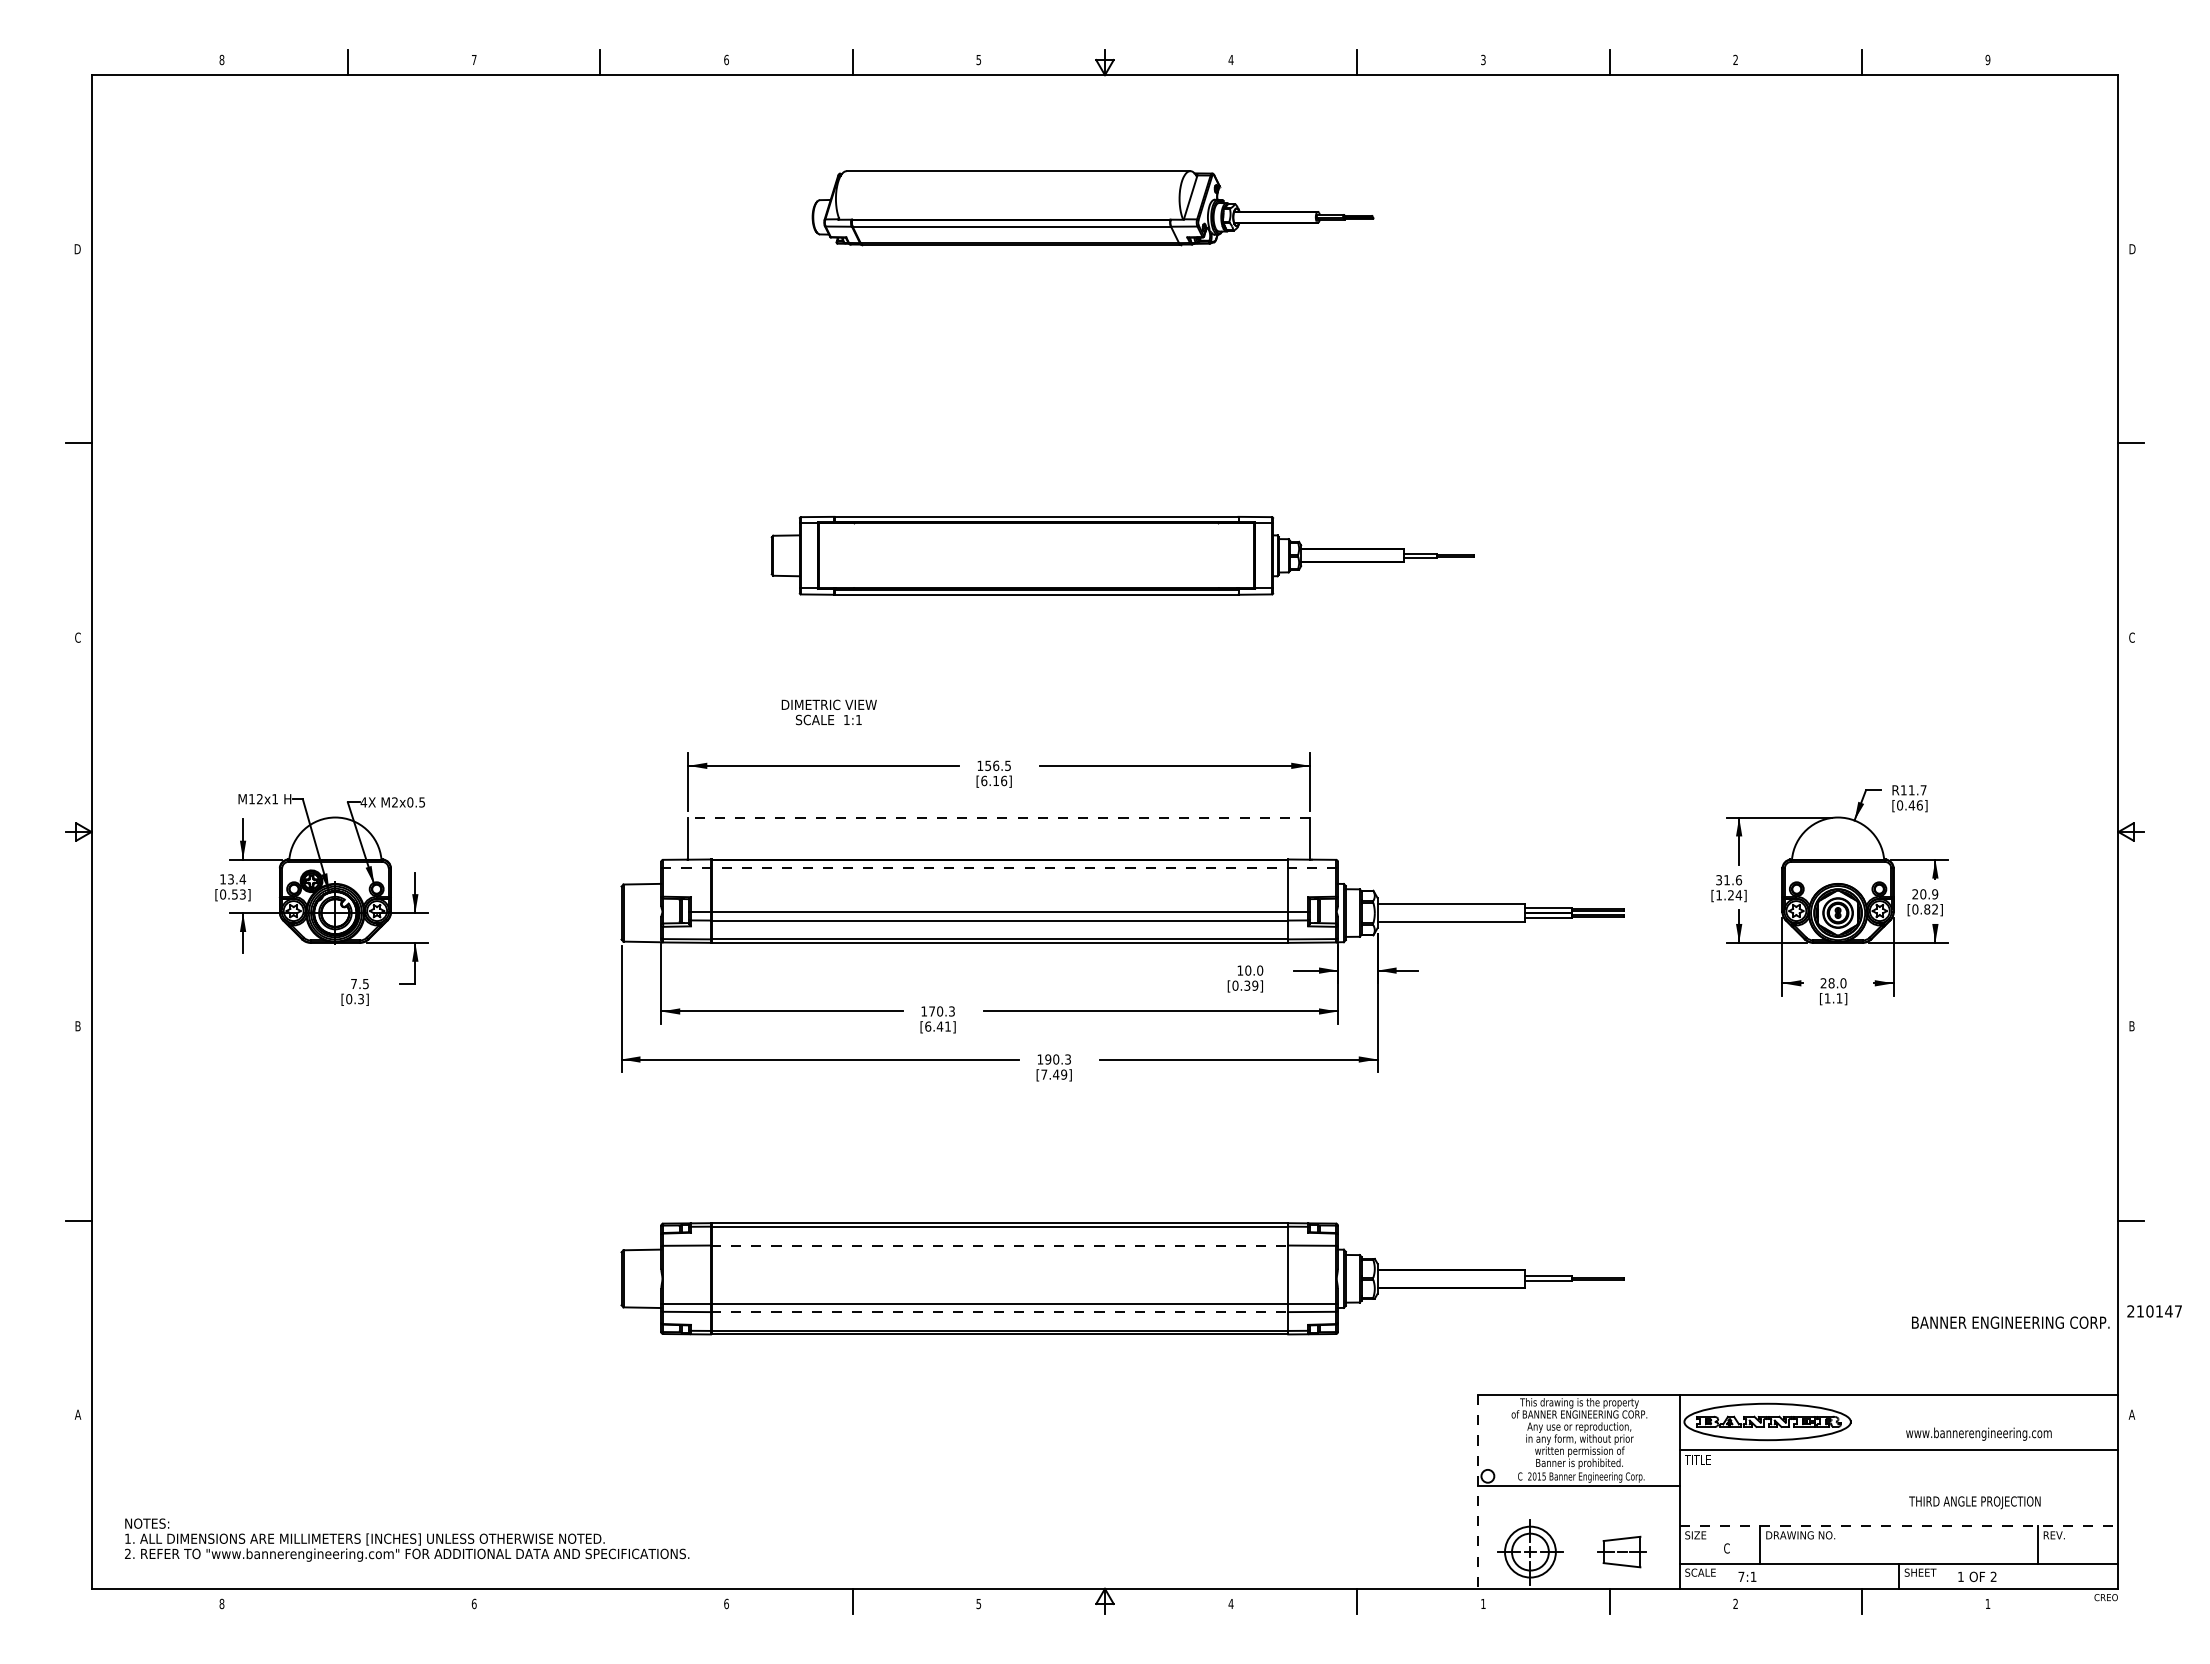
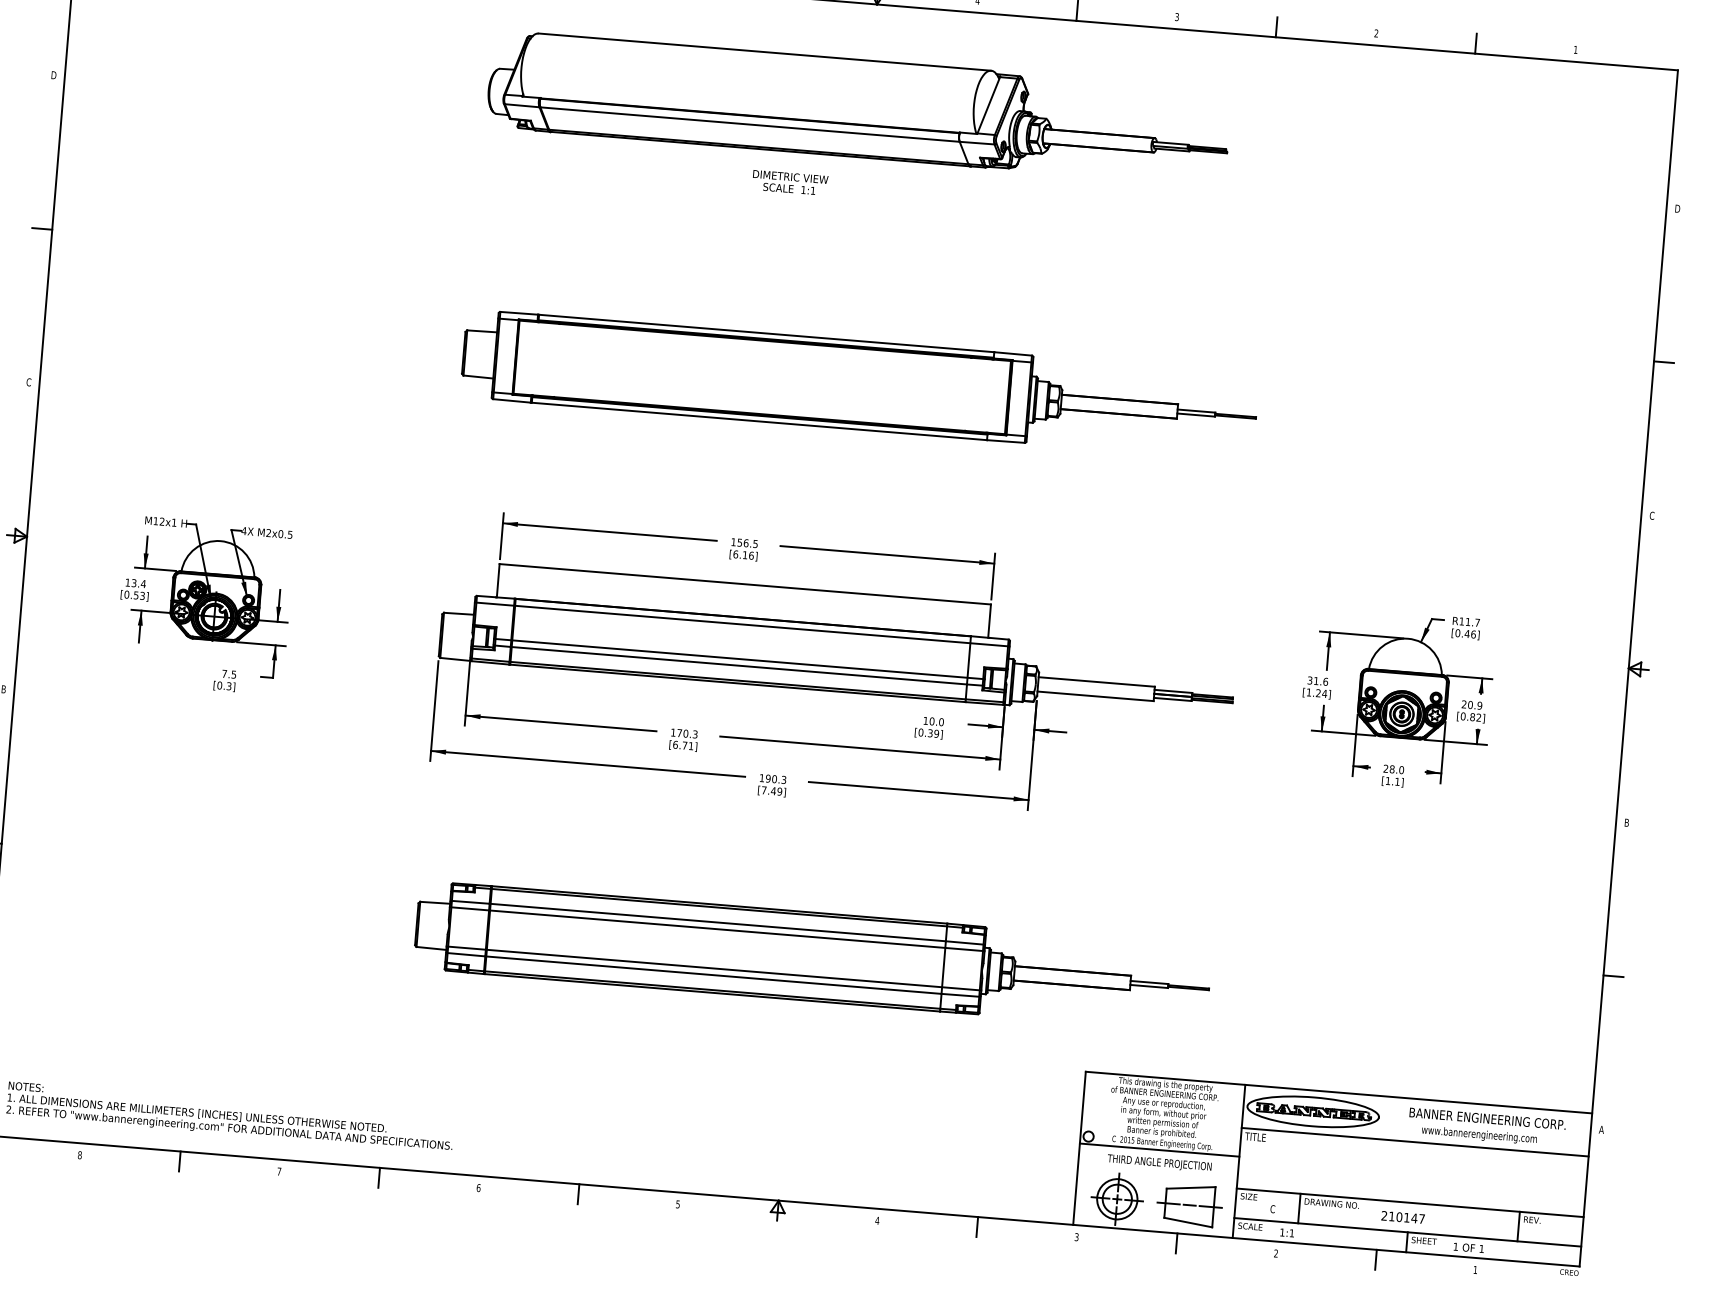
text: (1987, 59) -> (1575, 49), 9 -> 1
part: (1092, 207) -> (858, 108), size x1.67
part: (1122, 555) -> (859, 385), size x1.43
text: (828, 712) -> (789, 182), moved
line: (999, 817) -> (745, 584), dashed -> solid
line: (1000, 868) -> (742, 624), dashed -> solid
text: (939, 1026) -> (684, 745), [6.41] -> [6.71]
line: (999, 1245) -> (717, 922), dashed -> solid
line: (999, 1253) -> (717, 928), added
text: (2154, 1311) -> (1403, 1217), moved
line: (999, 1312) -> (713, 975), dashed -> solid
text: (2010, 1322) -> (1487, 1118), moved
line: (1477, 1491) -> (1079, 1147), dashed -> solid
text: (1974, 1502) -> (1159, 1163), moved
line: (1899, 1526) -> (1410, 1203), dashed -> solid
part: (1621, 1551) -> (1189, 1204), size x1.67
text: (1741, 1576) -> (1282, 1232), 7:1 -> 1:1
text: (1993, 1576) -> (1481, 1248), 2 -> 1
line: (348, 1601) -> (180, 1161), added
line: (600, 1601) -> (379, 1177), added
text: (473, 1603) -> (278, 1171), 6 -> 7
text: (1483, 1603) -> (1076, 1236), 1 -> 3

